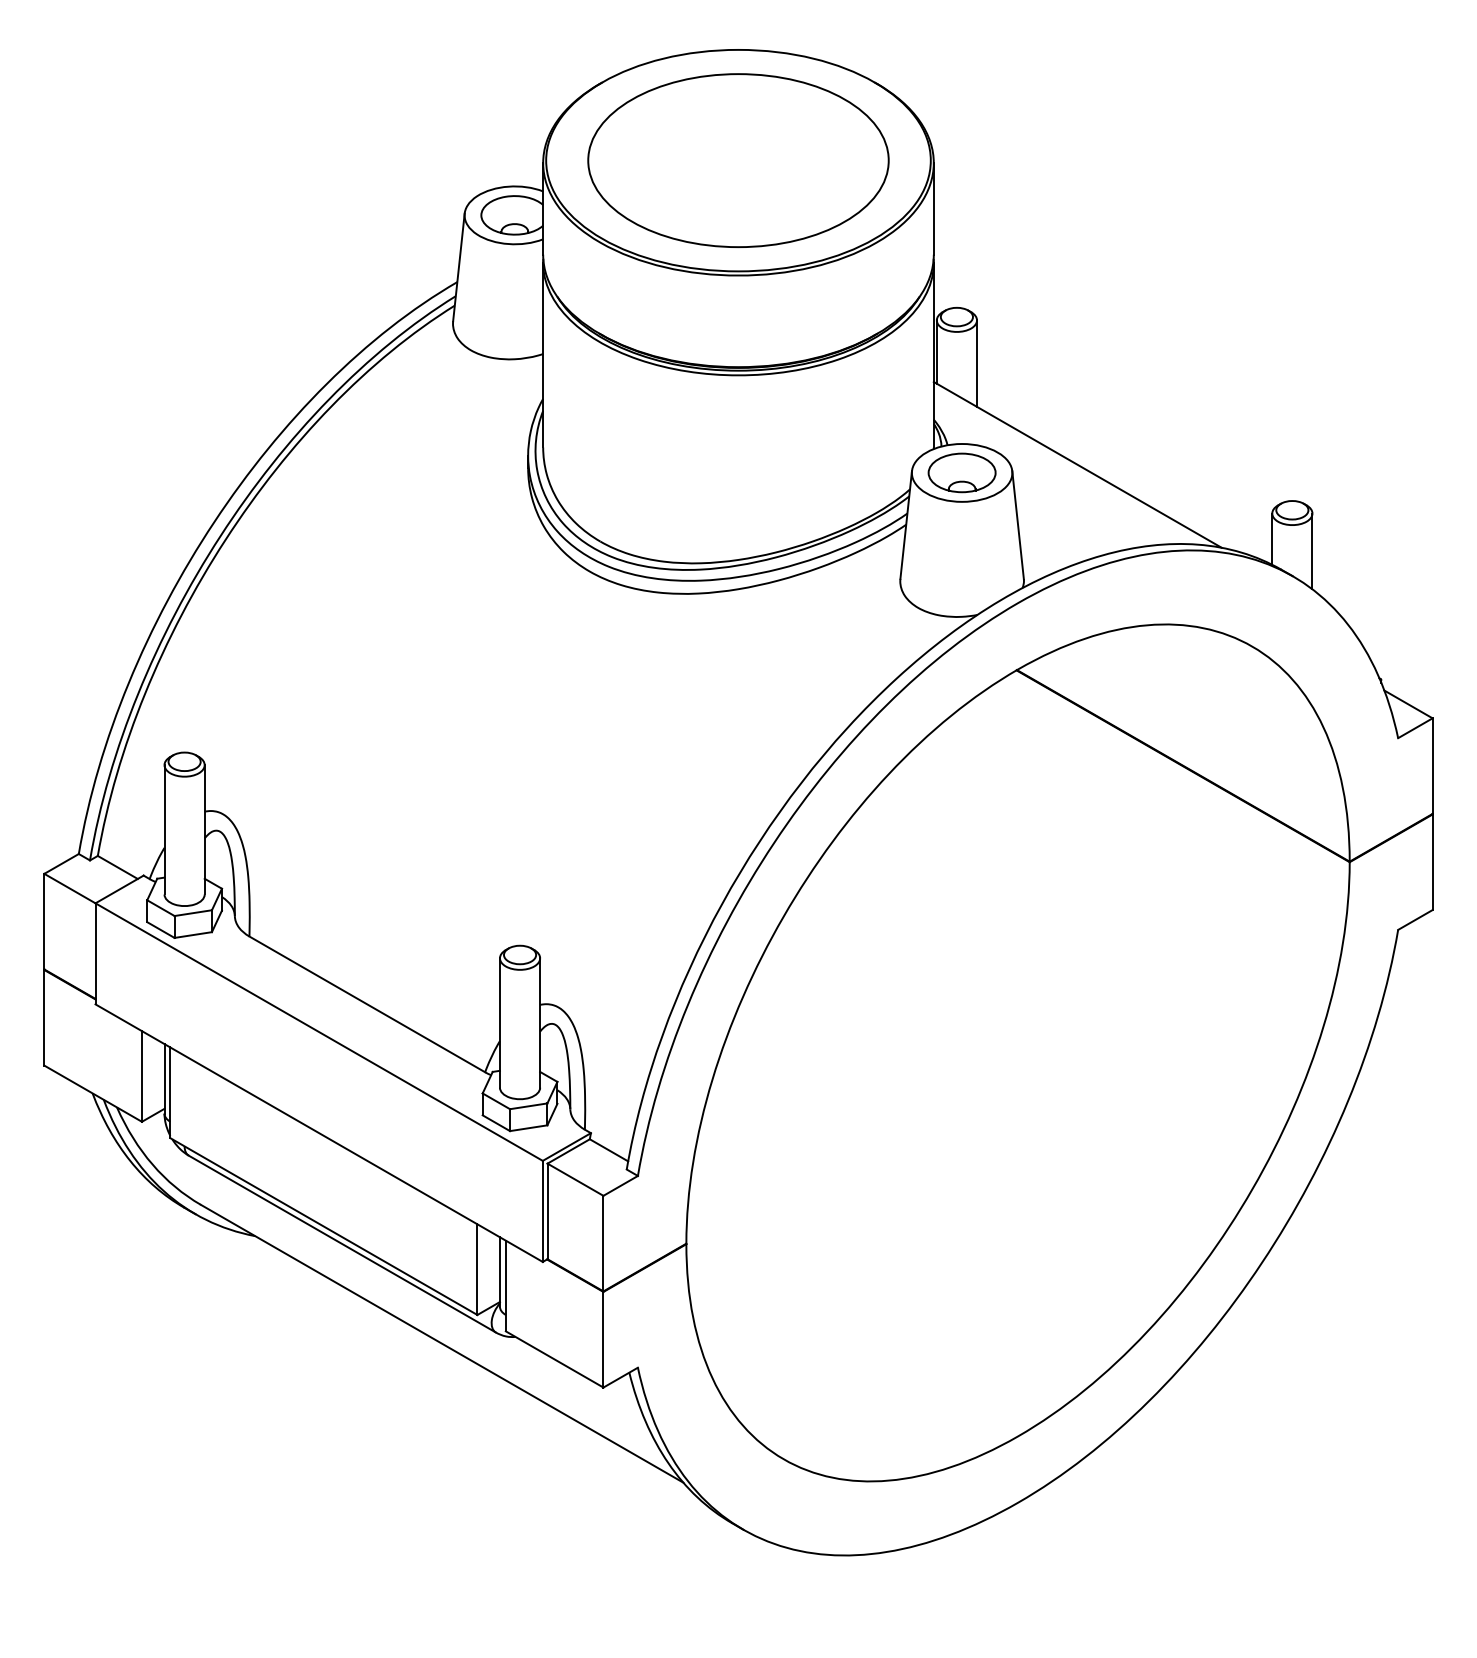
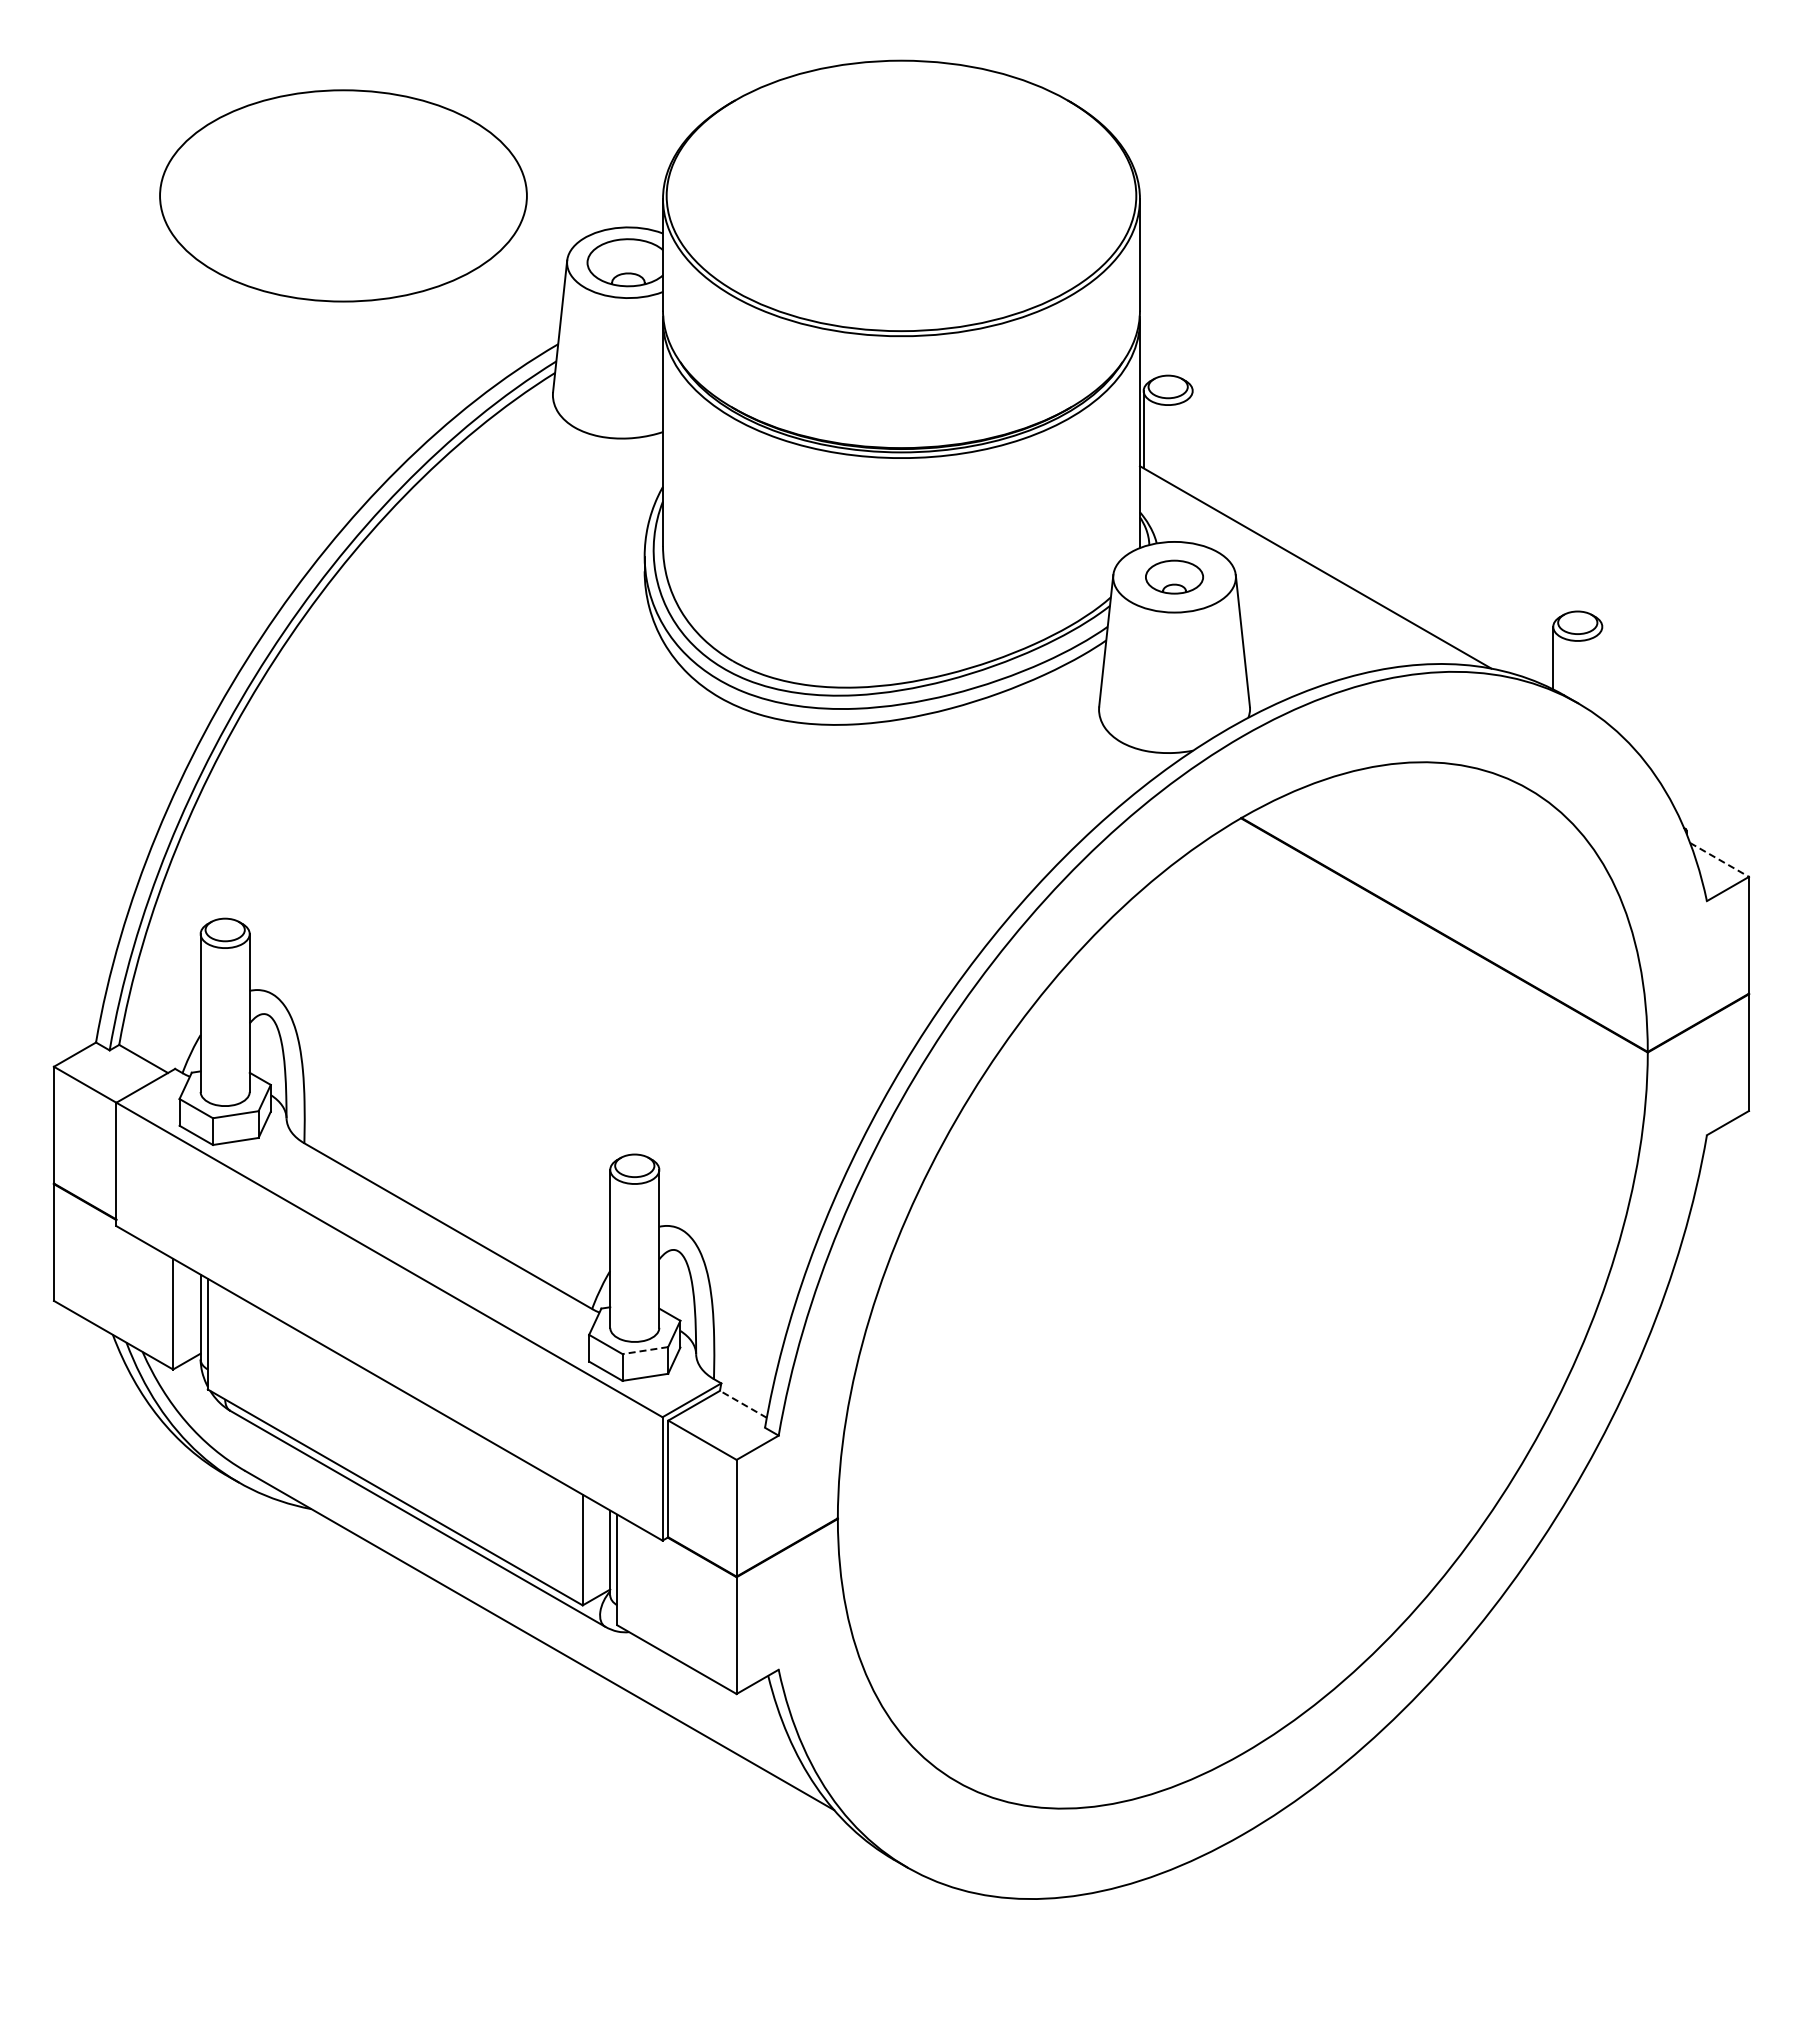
part: (738, 160) -> (343, 195), moved
line: (976, 363) -> (1192, 443), removed
part: (962, 472) -> (1174, 576), size x0.7
line: (1312, 550) -> (1602, 672), removed
line: (1408, 704) -> (1719, 859), solid -> dashed
line: (528, 1106) -> (644, 1350), solid -> dashed
line: (608, 1150) -> (742, 1404), solid -> dashed

